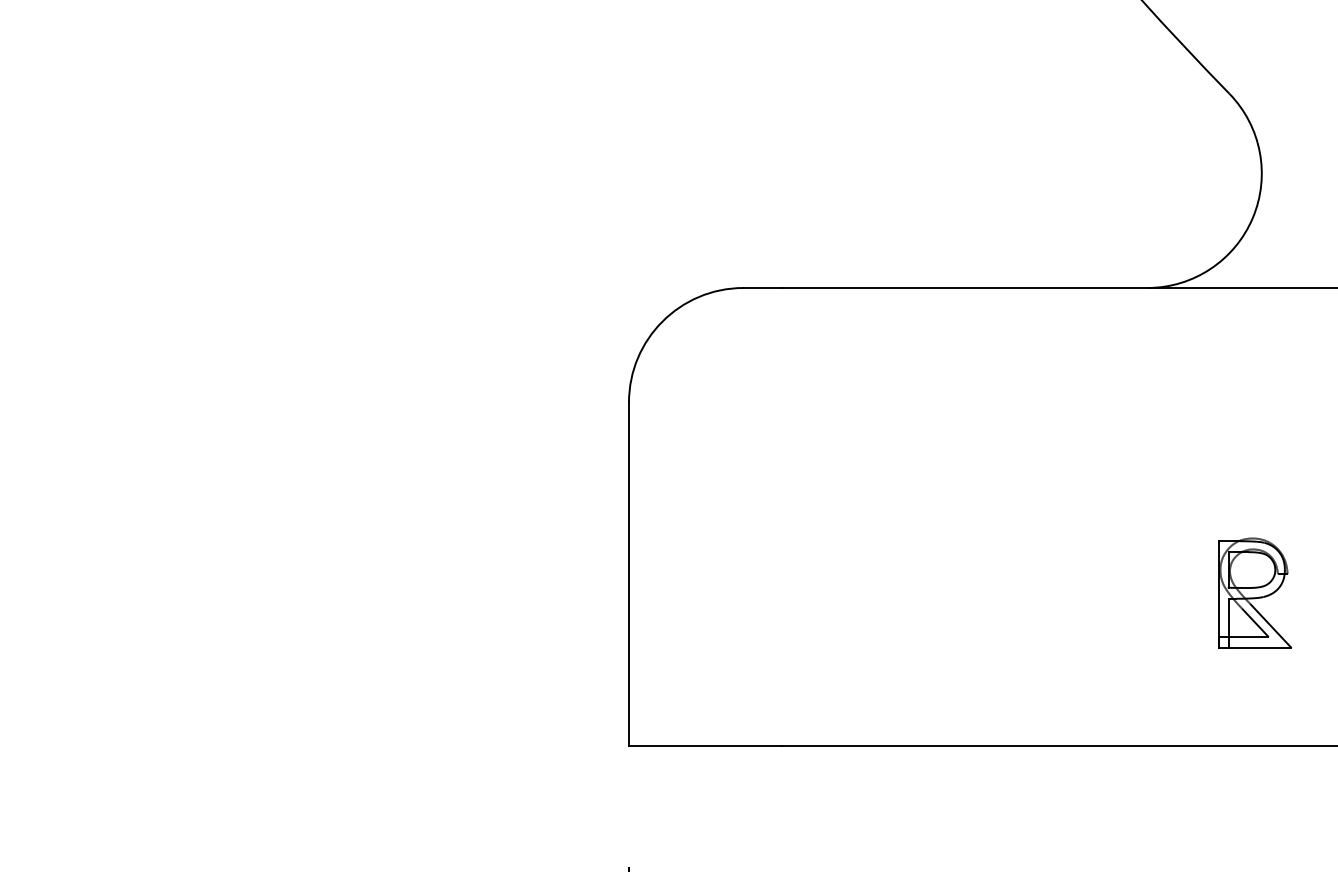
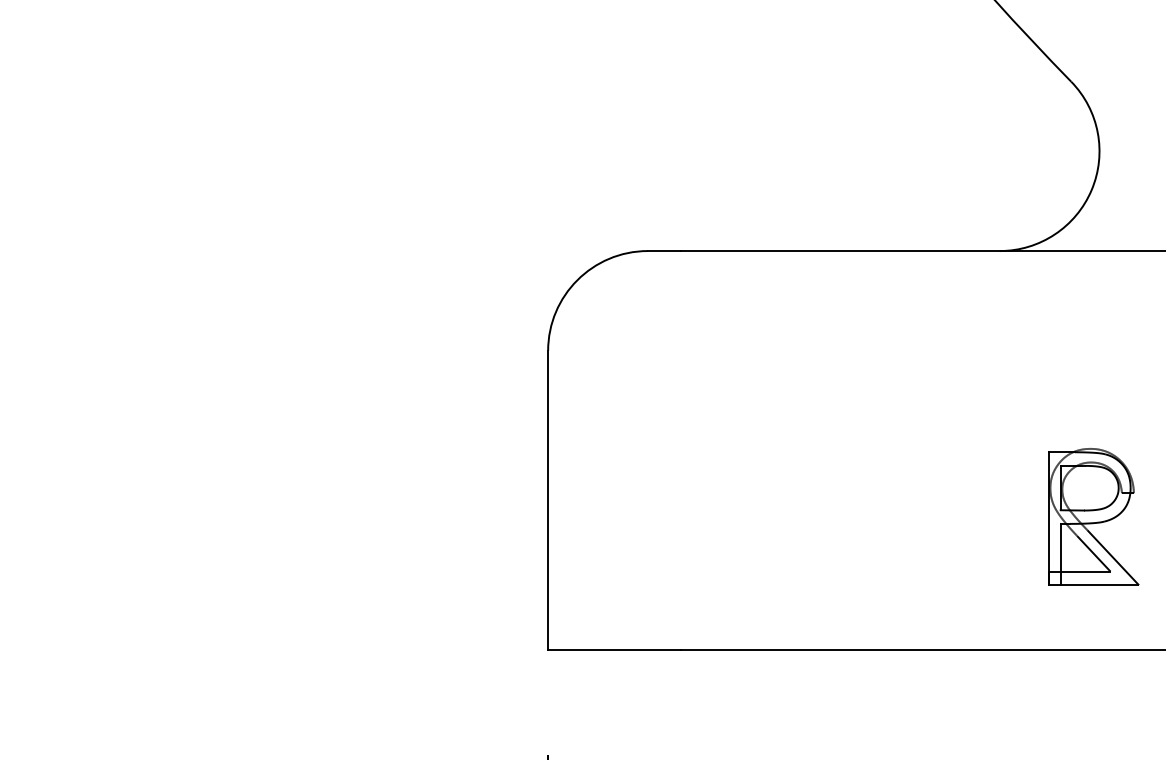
part: (1254, 592) -> (1093, 516), size x1.43

